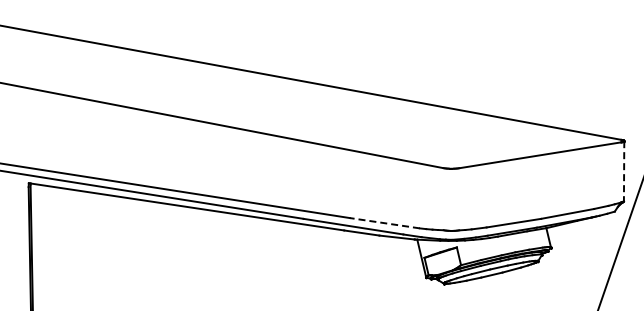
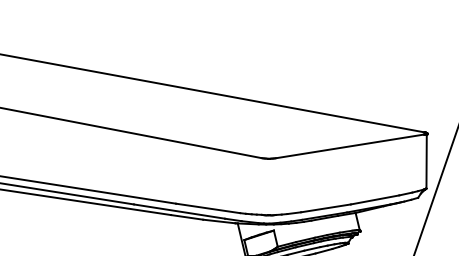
line: (624, 171) -> (426, 161), dashed -> solid
line: (384, 223) -> (207, 208), dashed -> solid

